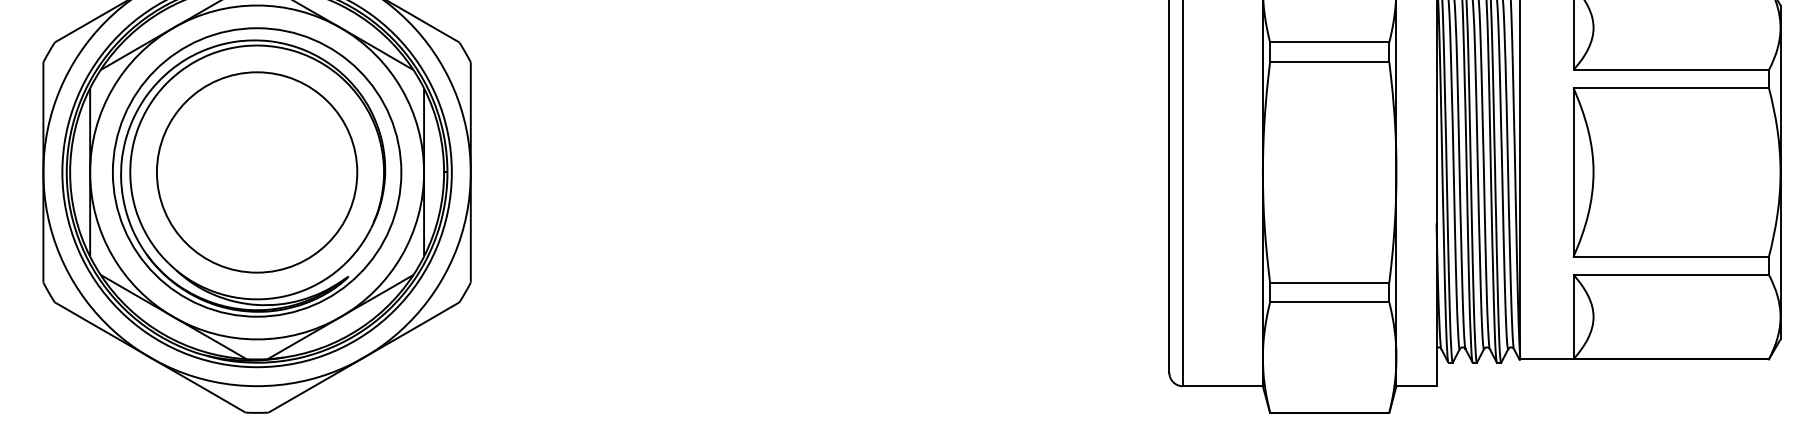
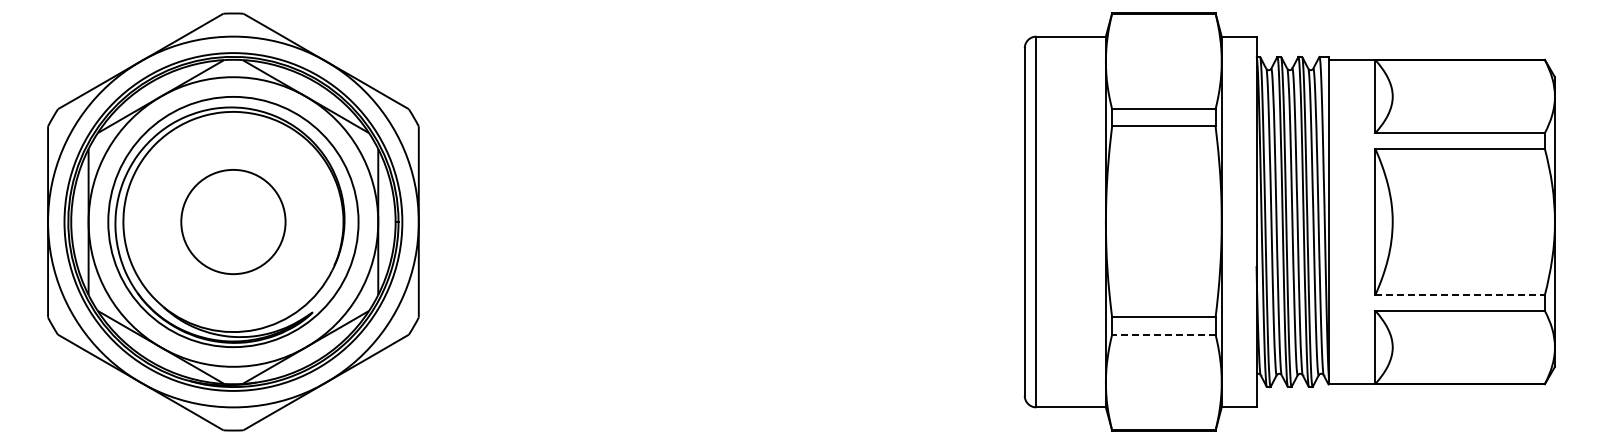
circle: (257, 171) -> (233, 221), size x0.6
line: (1671, 257) -> (1460, 295), solid -> dashed
line: (1329, 302) -> (1163, 334), solid -> dashed

